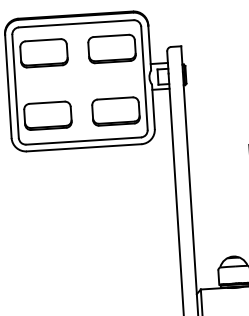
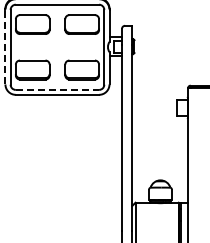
line: (8, 85) -> (5, 46), solid -> dashed
line: (83, 140) -> (57, 89), solid -> dashed

